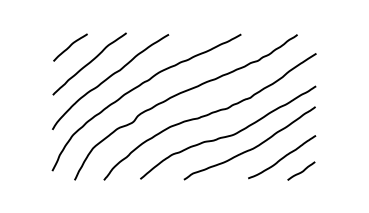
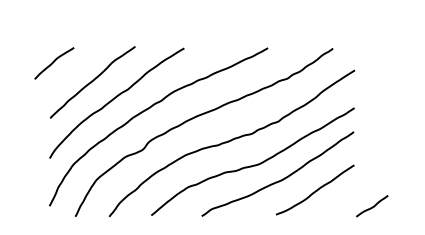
curve: (70, 47) -> (54, 63), moved
curve: (302, 170) -> (373, 205), moved

